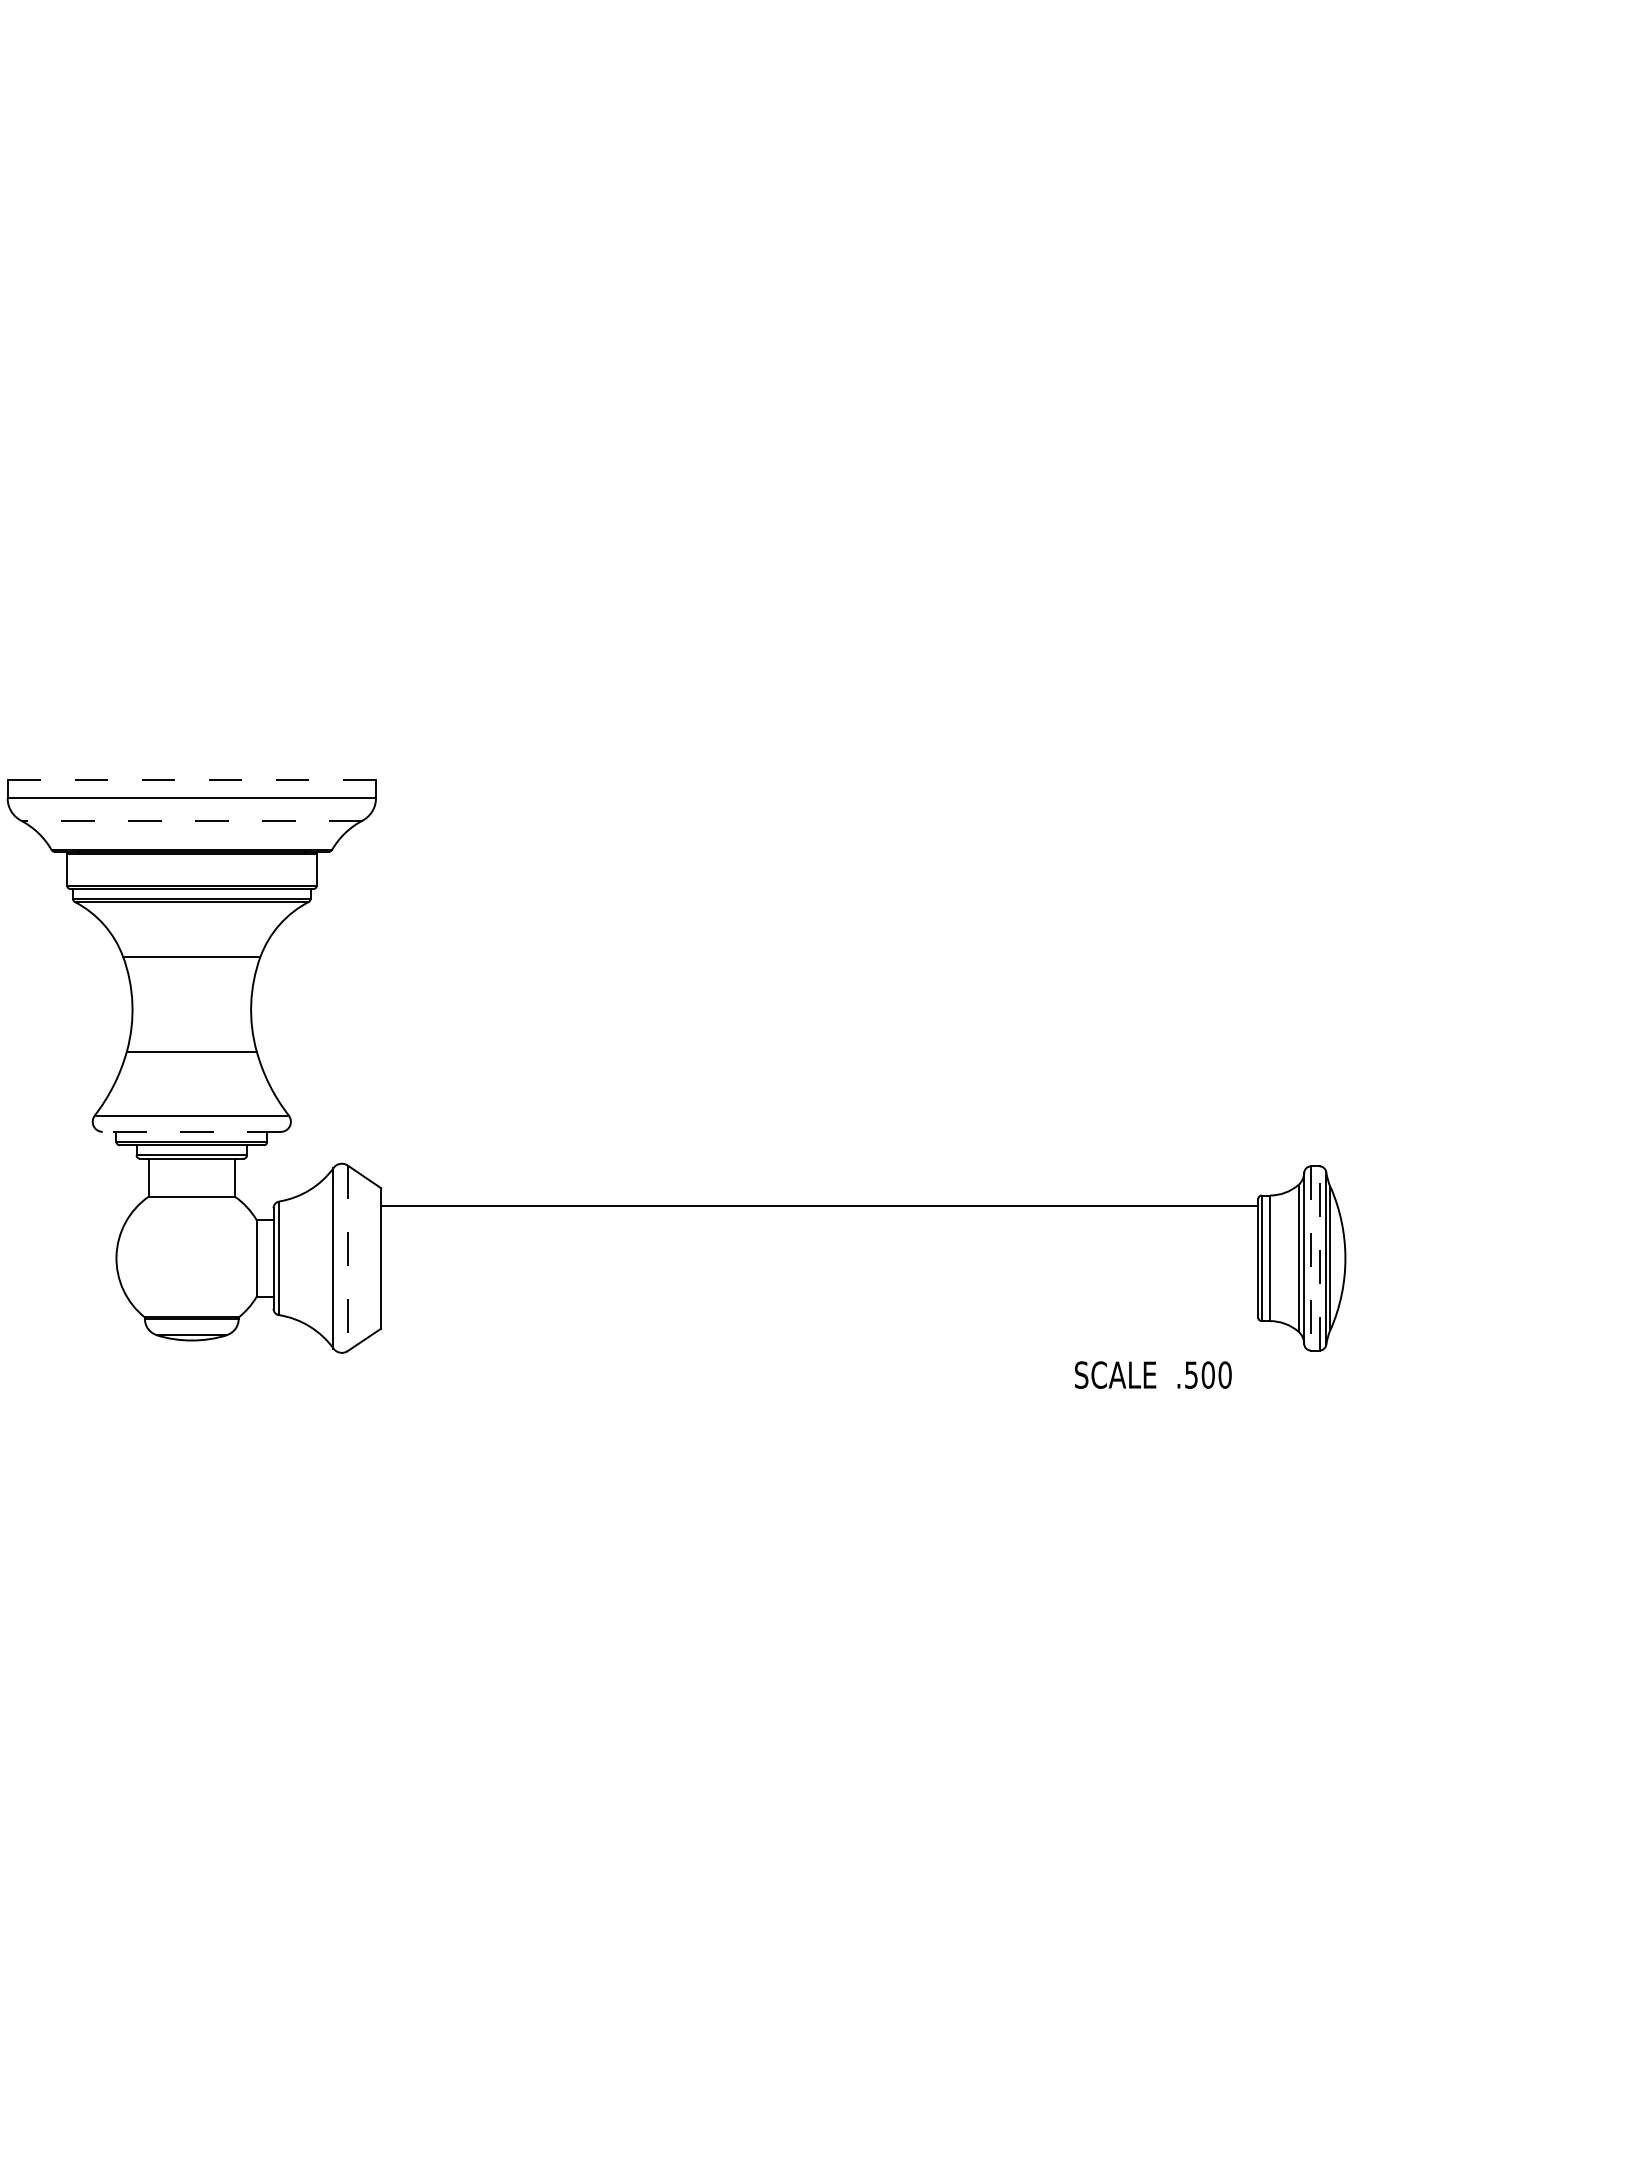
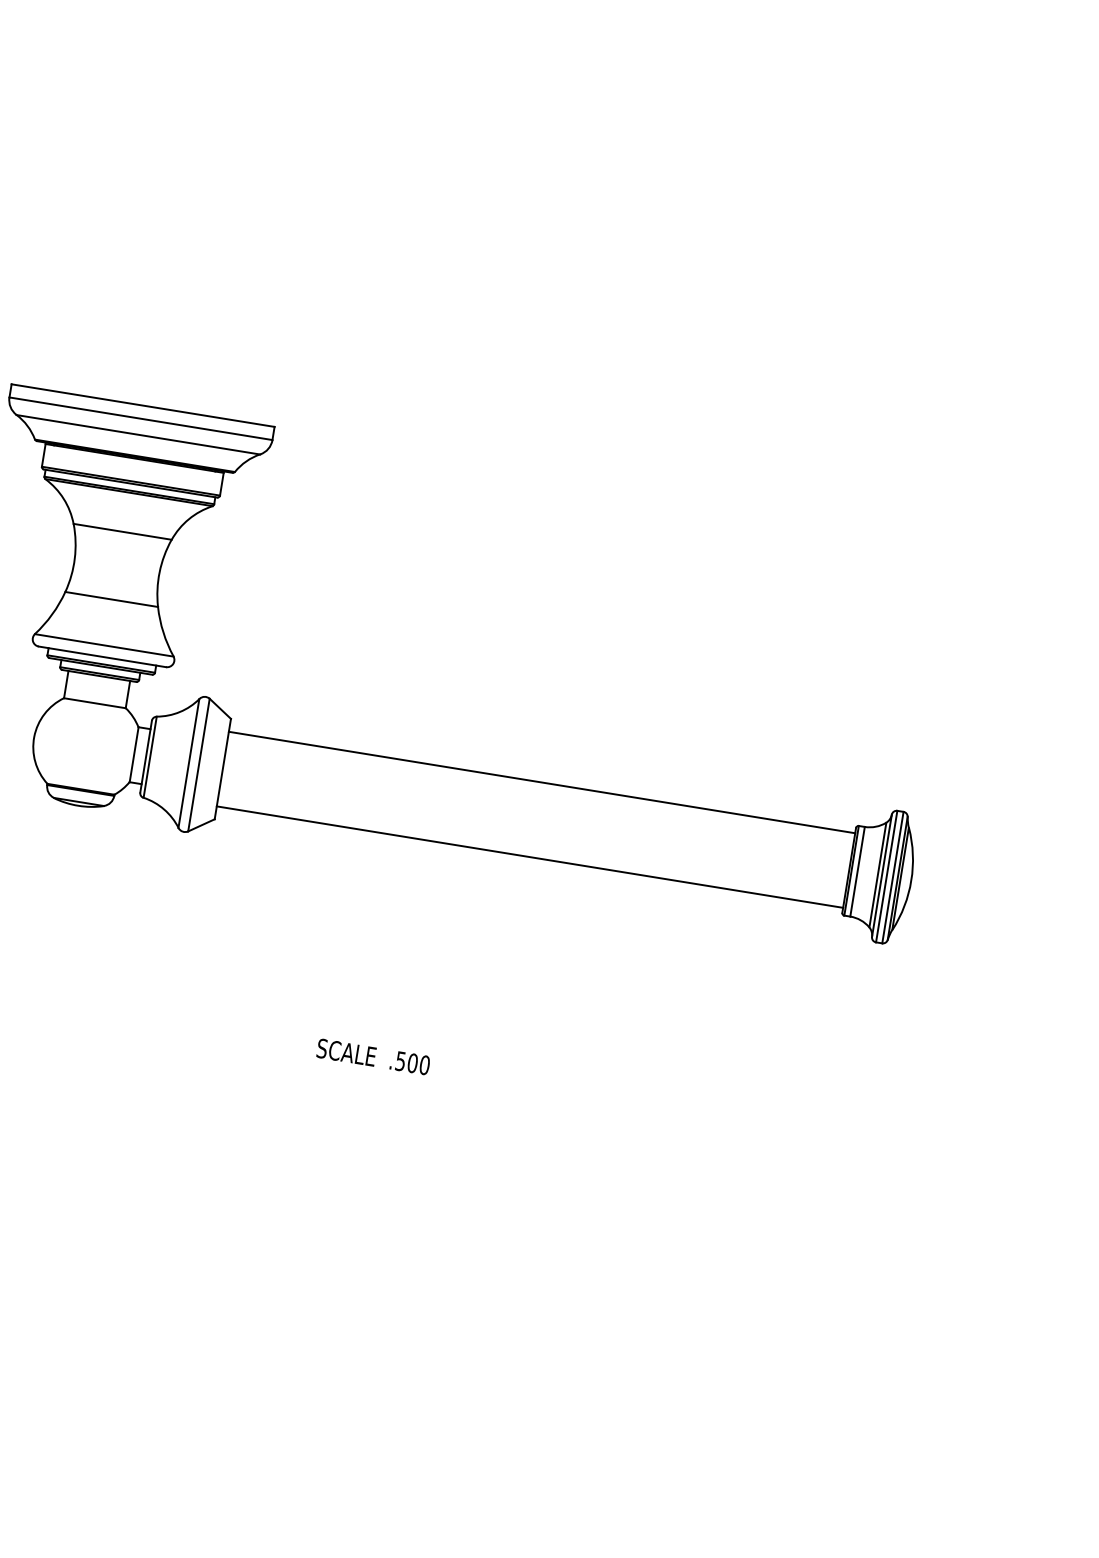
line: (191, 779) -> (142, 405), dashed -> solid
line: (191, 820) -> (138, 434), dashed -> solid
line: (191, 1131) -> (102, 656), dashed -> solid
line: (1319, 1257) -> (892, 876), dashed -> solid
line: (347, 1258) -> (198, 765), dashed -> solid
line: (1310, 1258) -> (886, 876), dashed -> solid
line: (819, 1310) -> (529, 856), added
text: (1153, 1374) -> (373, 1056), moved

